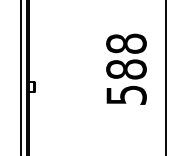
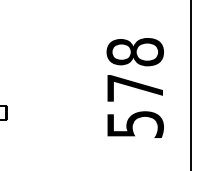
text: (126, 69) -> (135, 88), 588 -> 578

